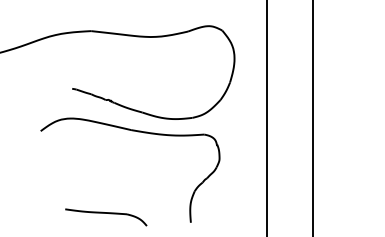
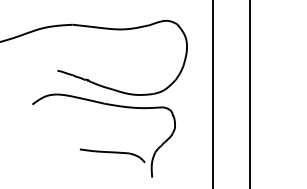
part: (106, 217) -> (112, 155), moved

